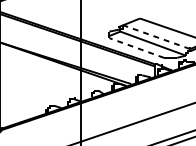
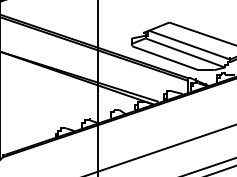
line: (156, 37) -> (189, 45), dashed -> solid
line: (135, 48) -> (164, 58), dashed -> solid

